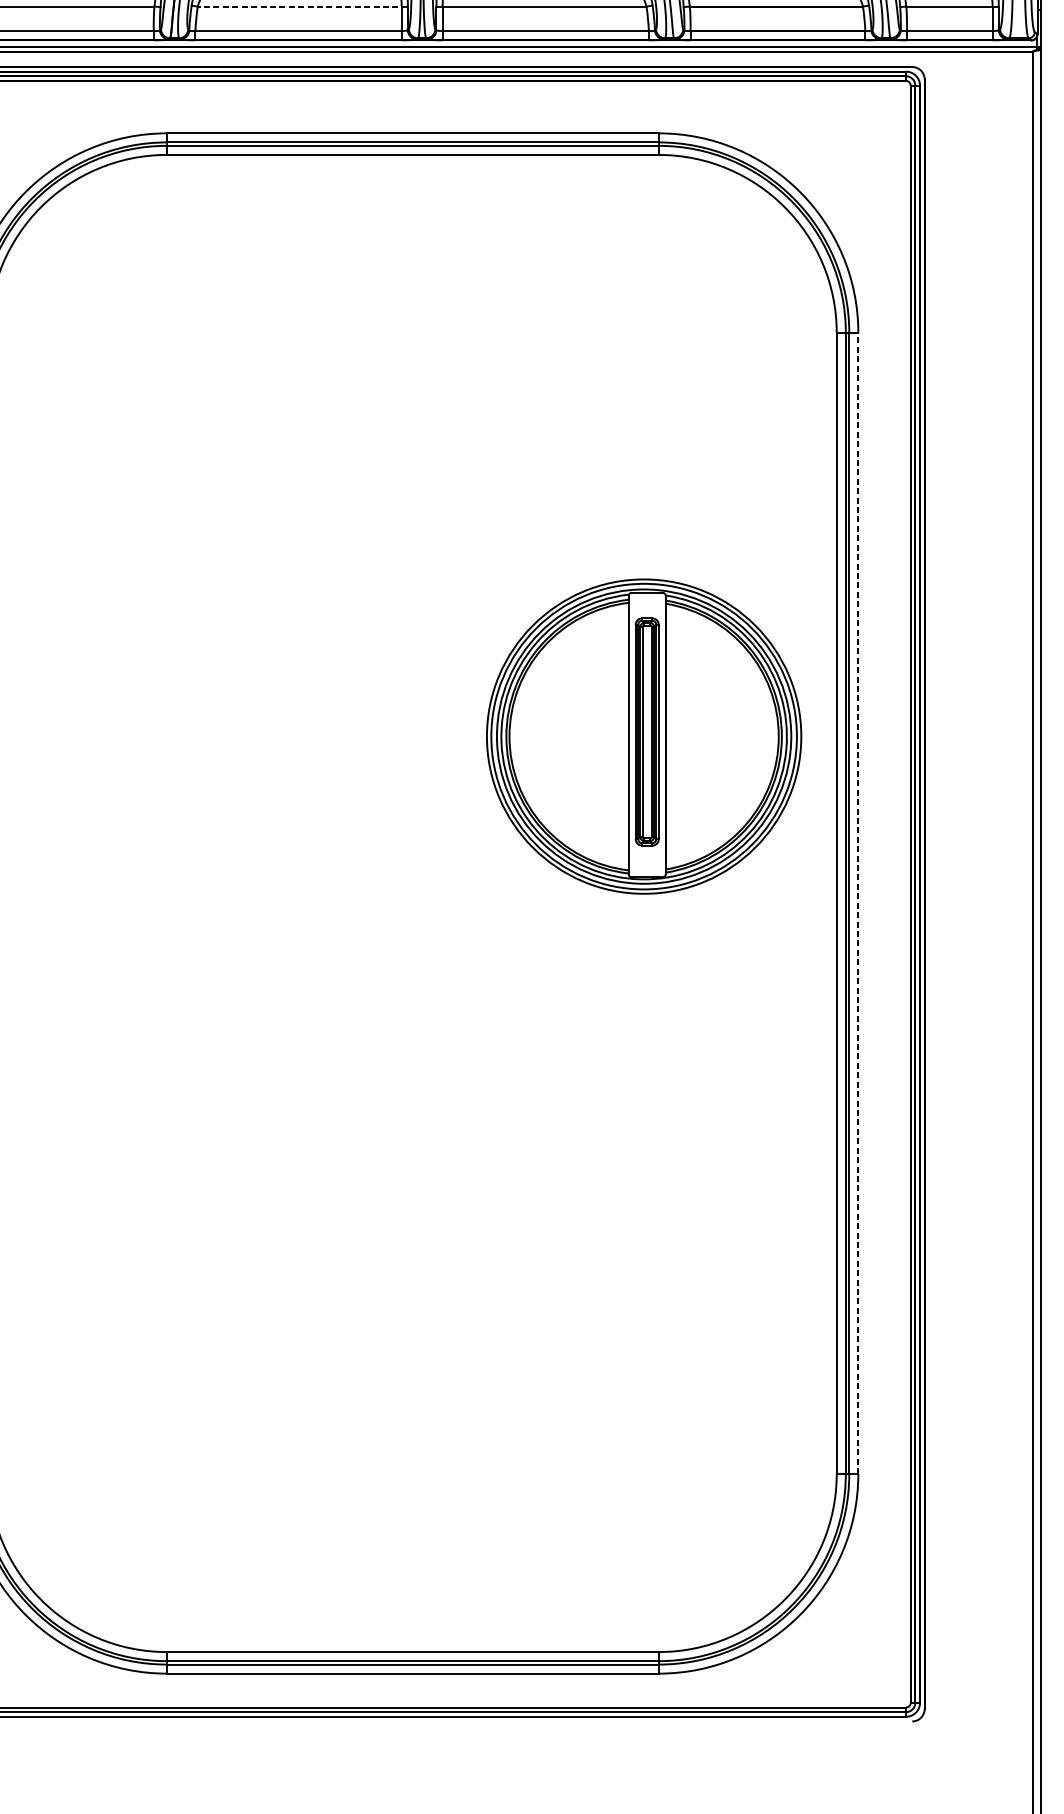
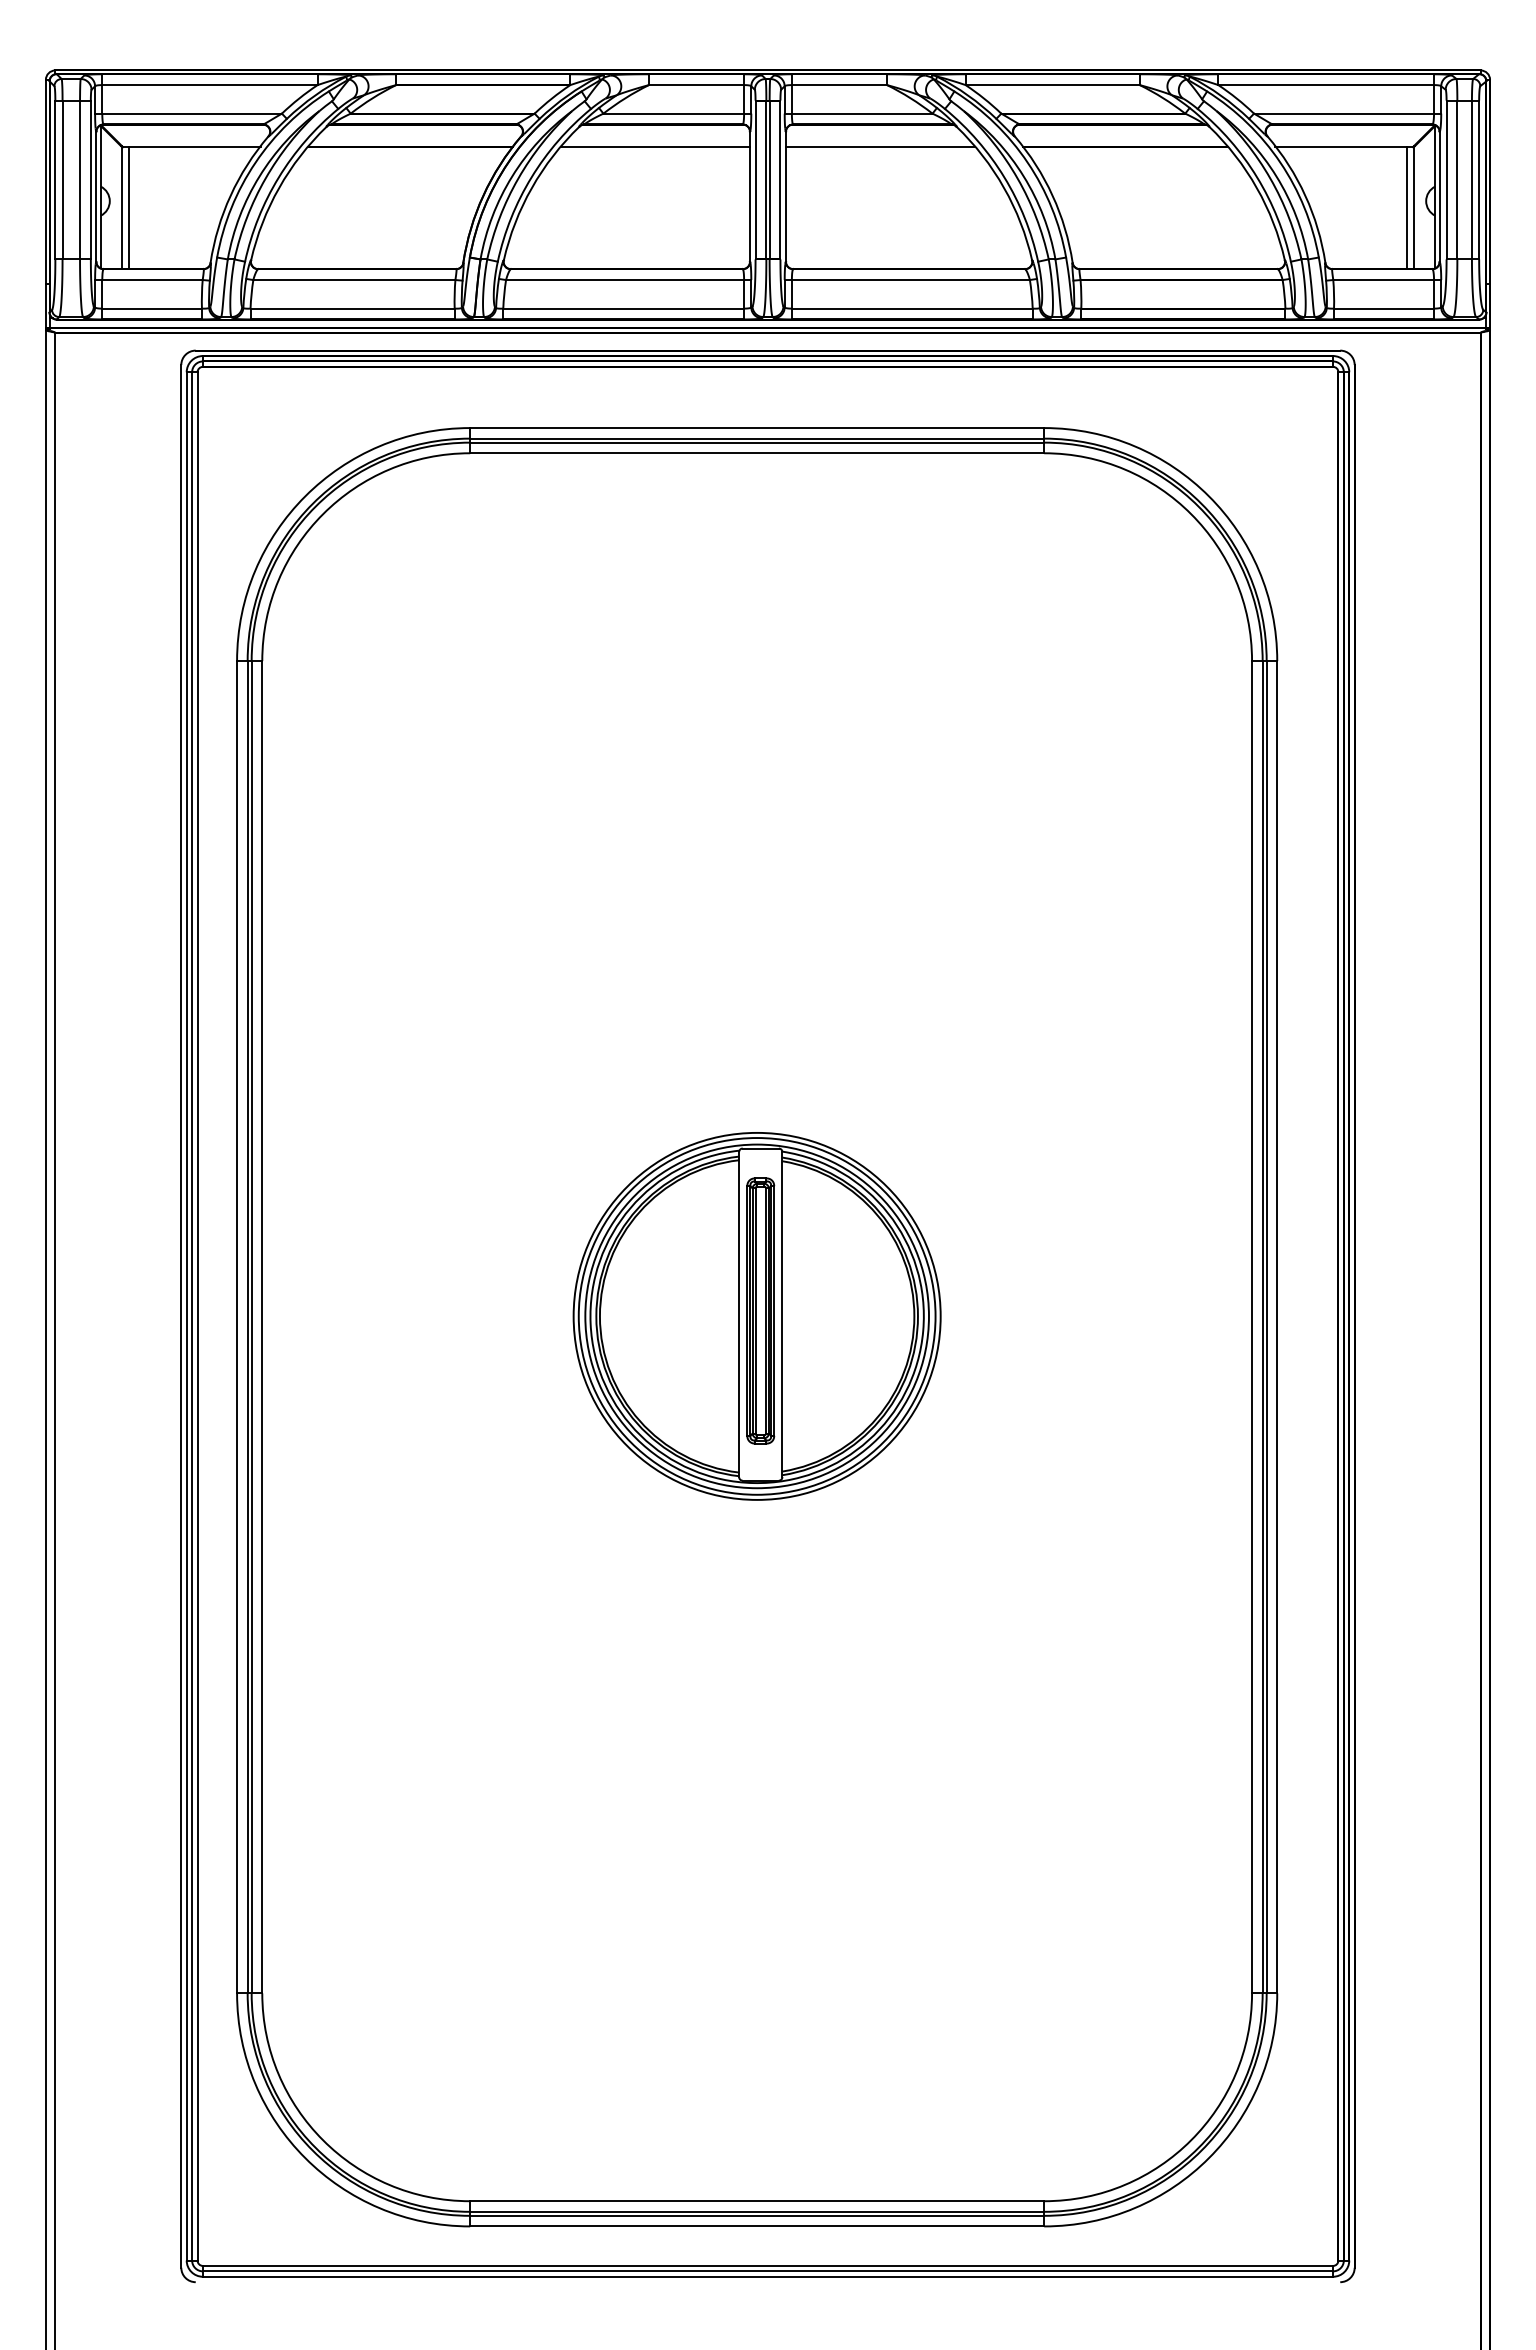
line: (302, 6) -> (628, 280), dashed -> solid
part: (643, 736) -> (756, 1316), moved
line: (858, 902) -> (1277, 1326), dashed -> solid

